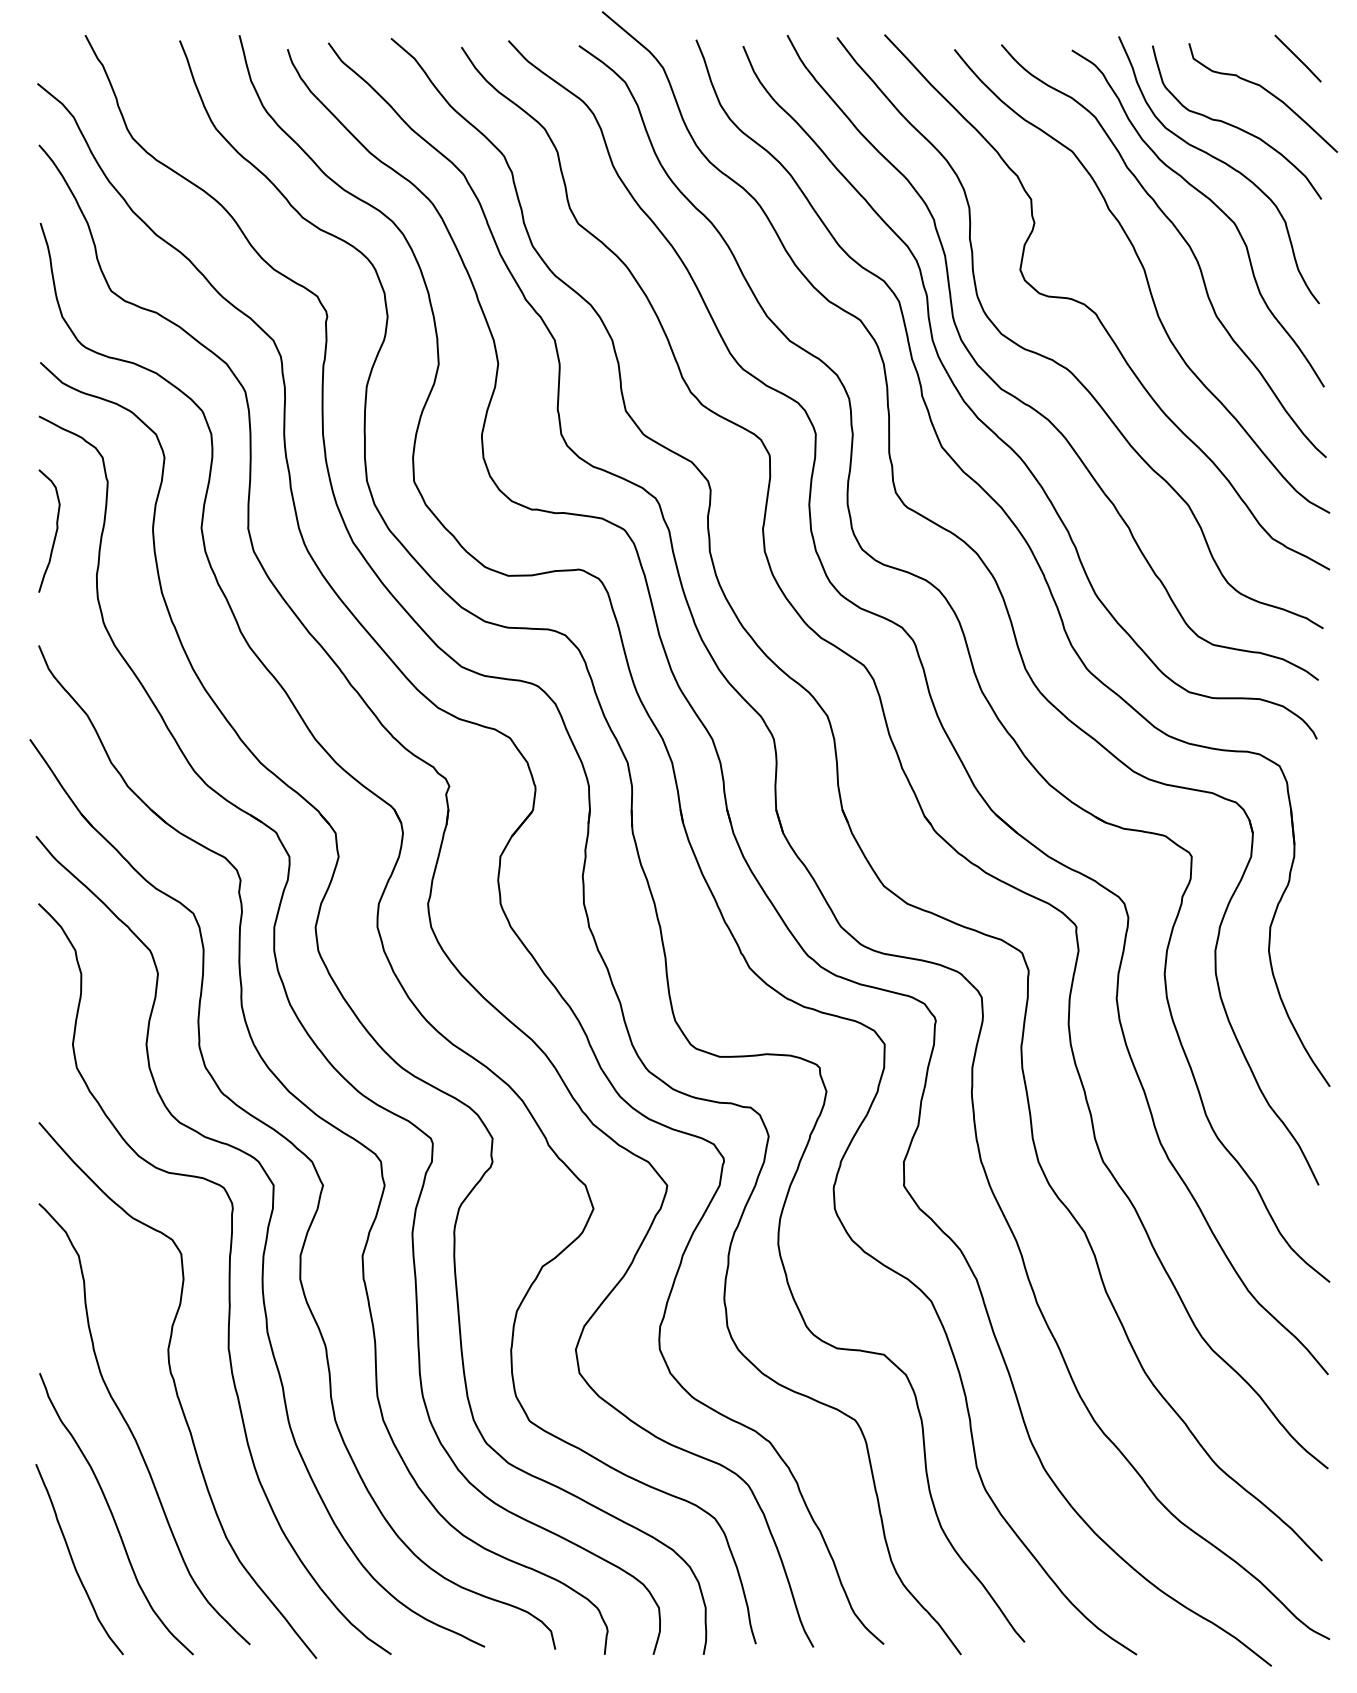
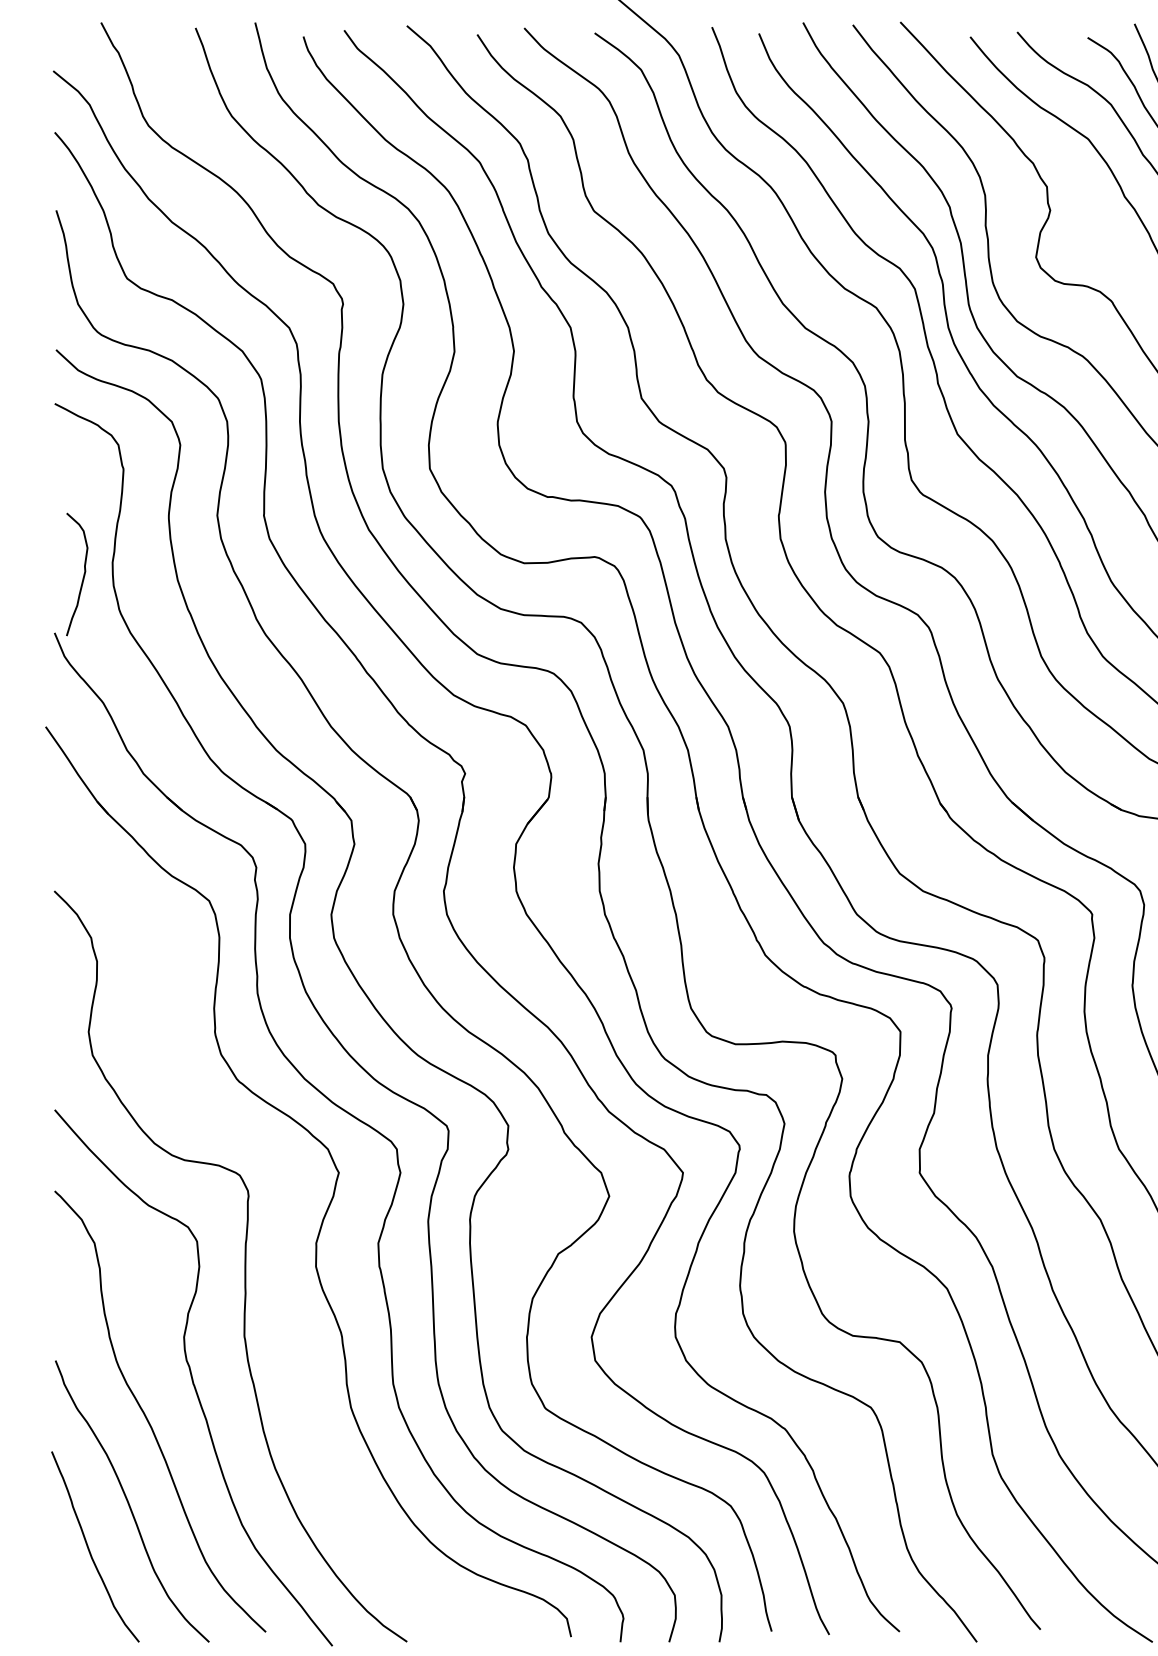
curve: (55, 531) -> (83, 574), moved
curve: (264, 1243) -> (280, 1230), removed

